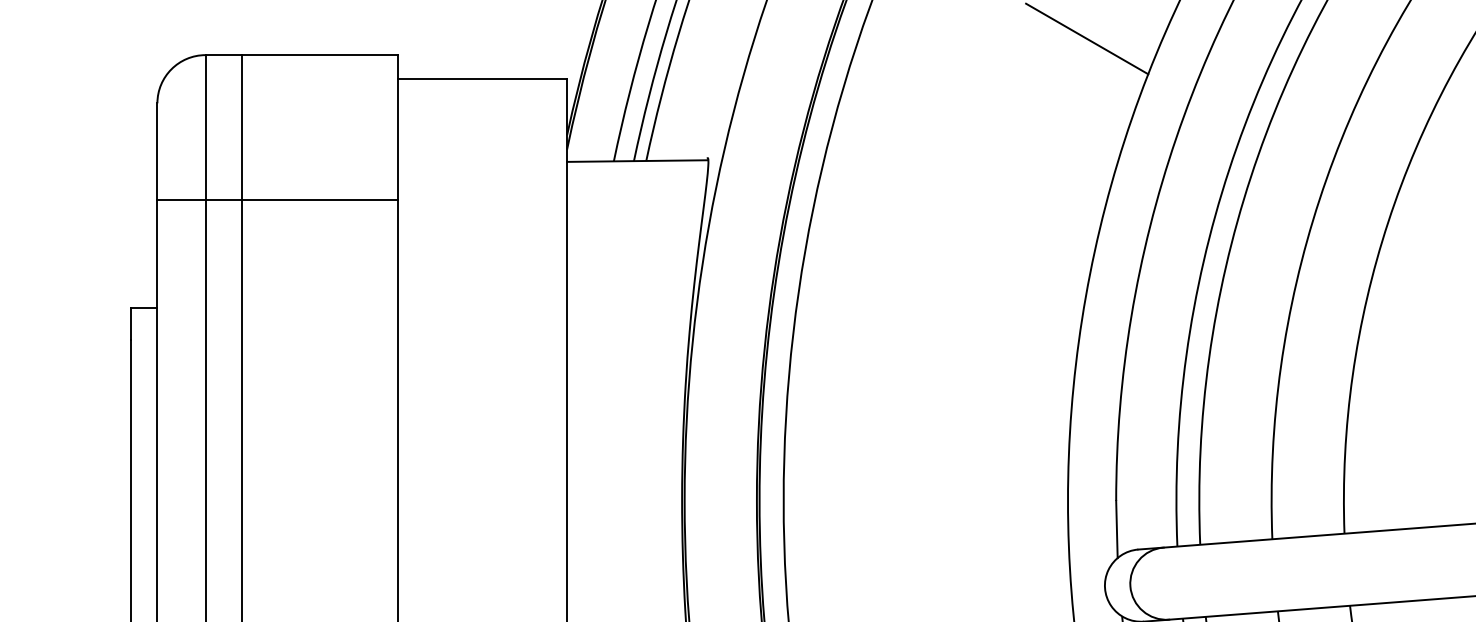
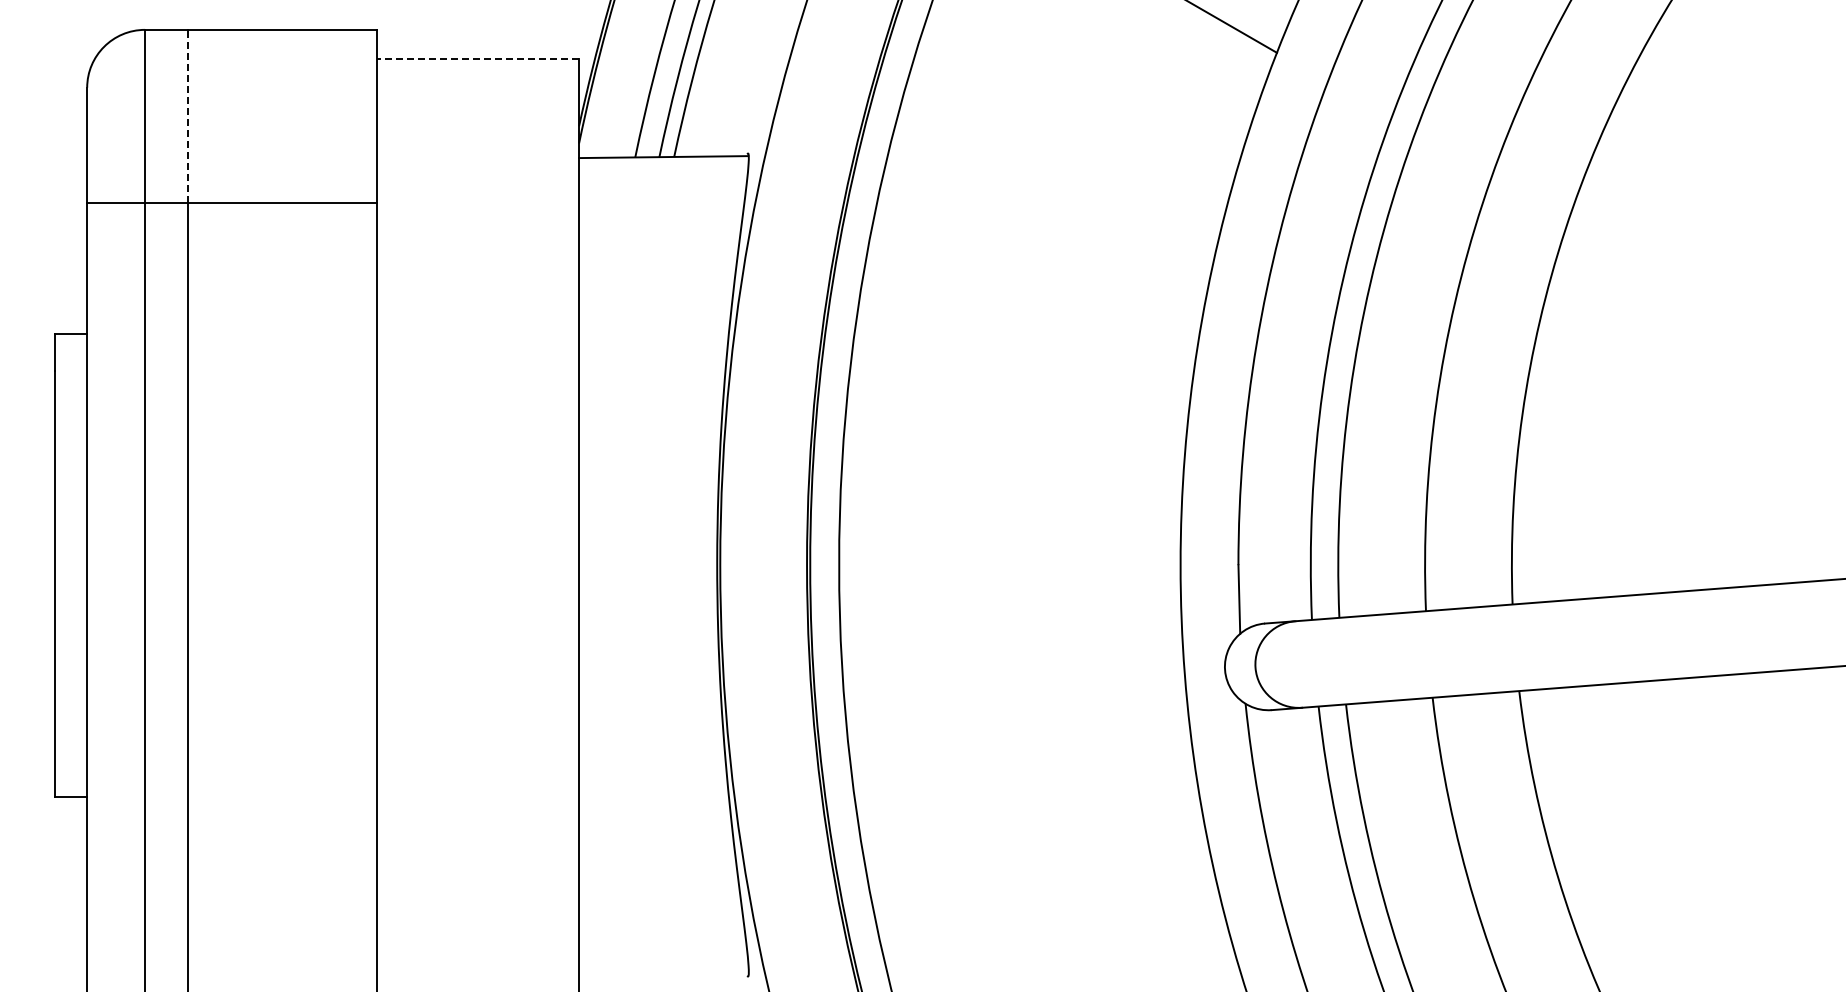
line: (482, 78) -> (477, 58), solid -> dashed
line: (241, 127) -> (188, 116), solid -> dashed

